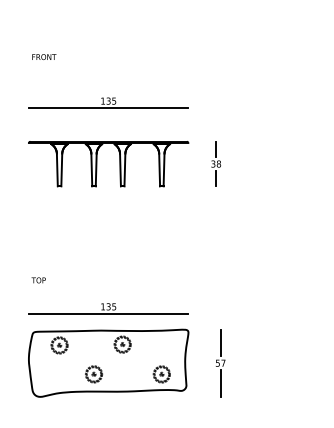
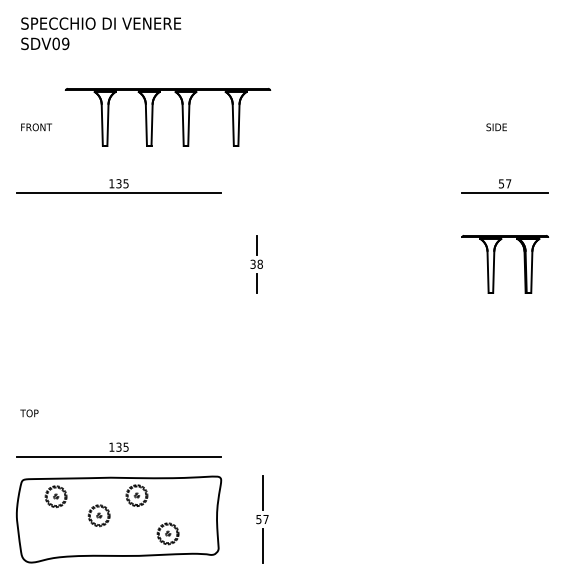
part: (97, 164) -> (153, 117), moved
part: (93, 374) -> (98, 515), moved
part: (161, 374) -> (167, 533), moved

